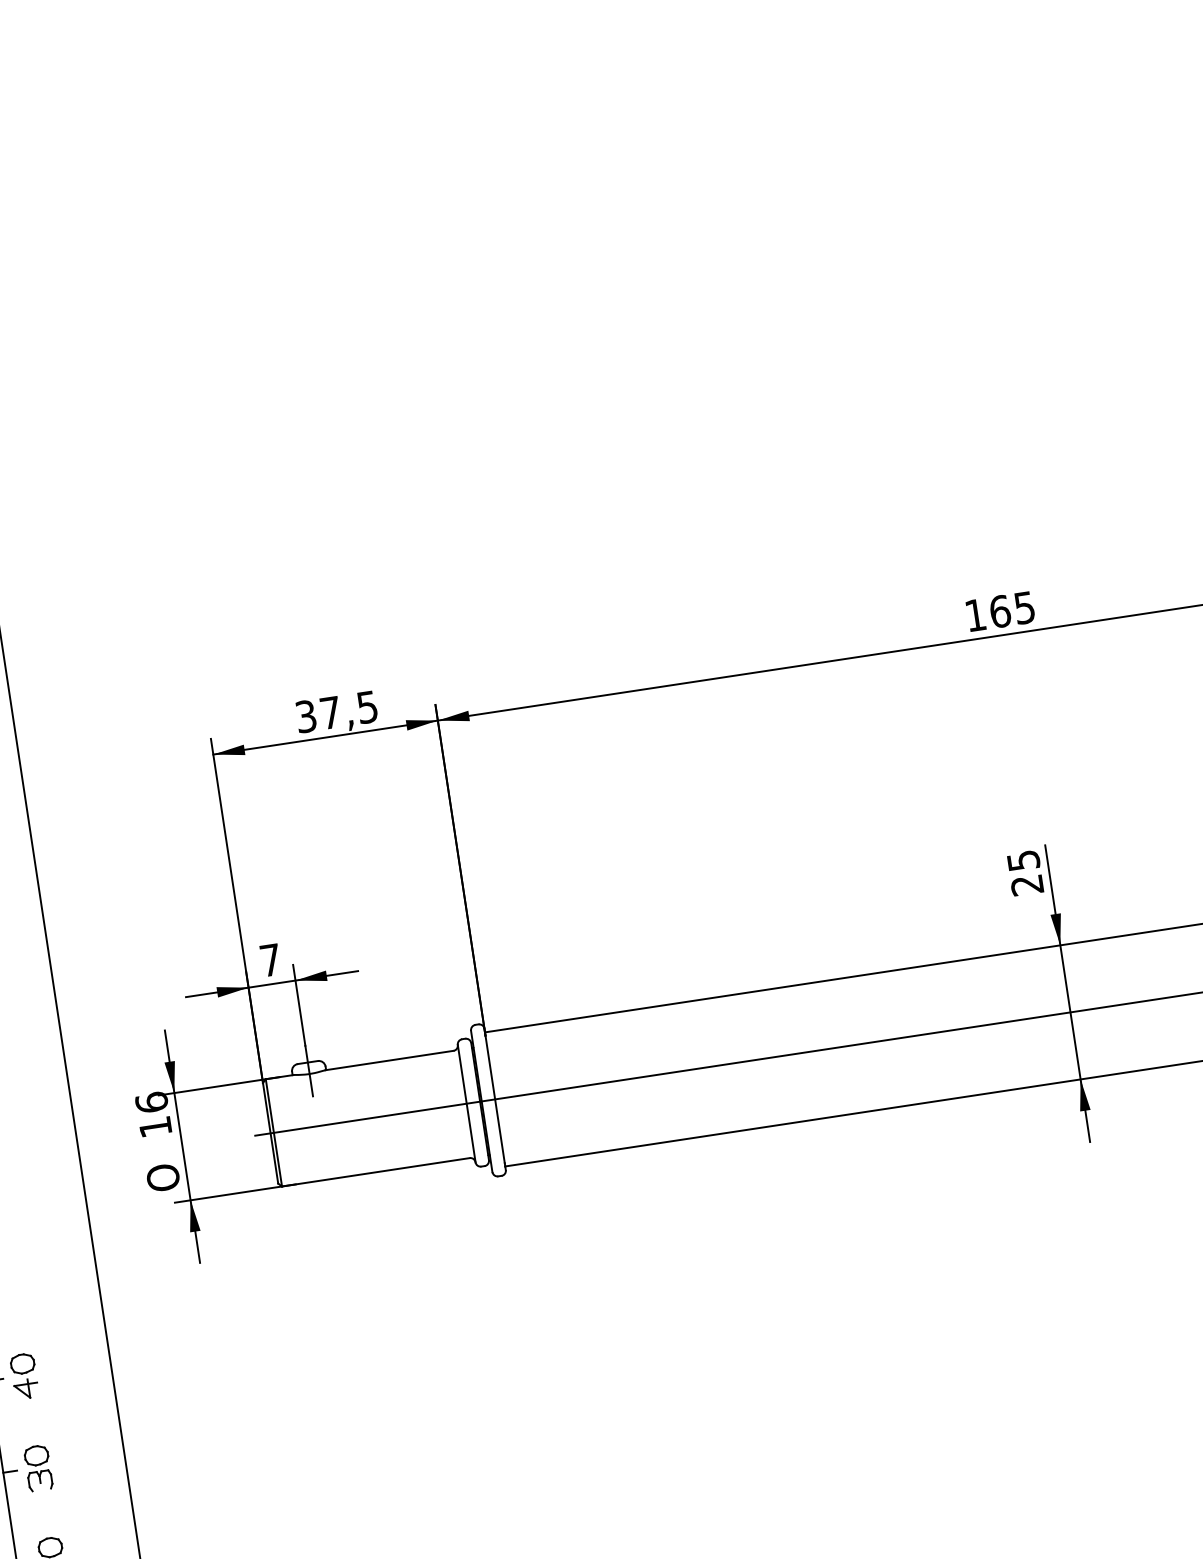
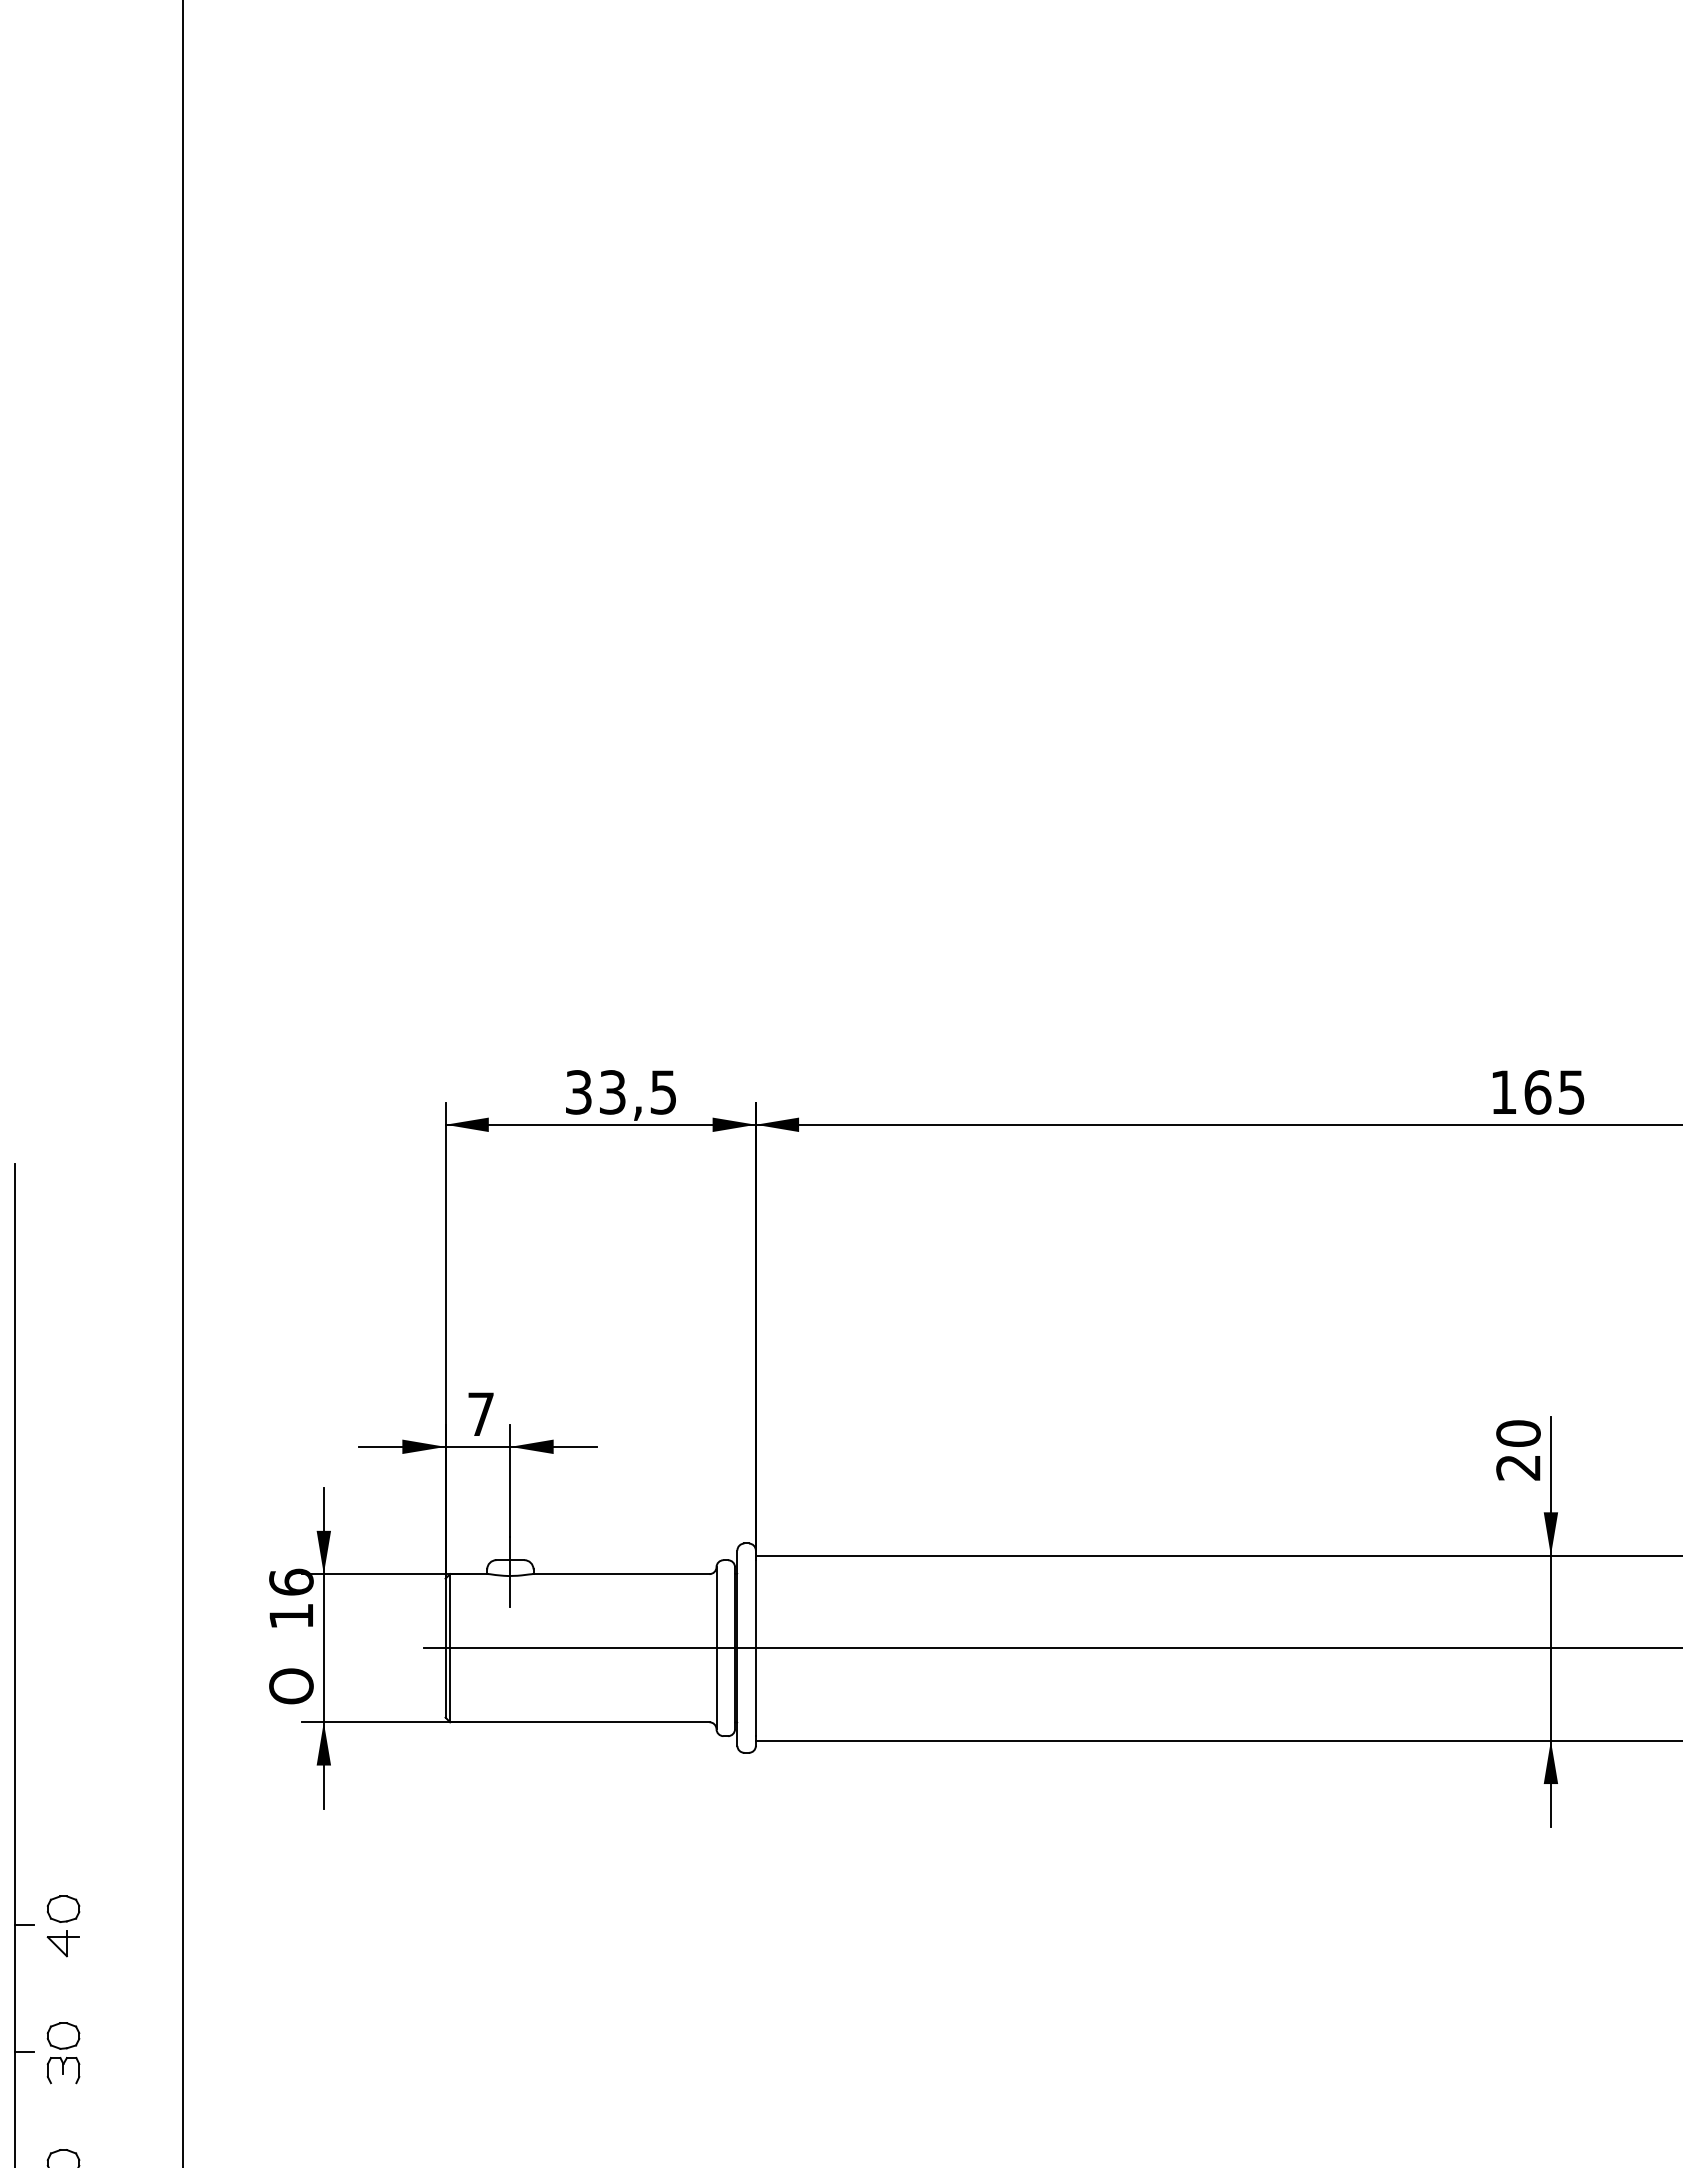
text: (330, 712) -> (612, 1092), 37,5 -> 33,5
text: (1023, 860) -> (1518, 1433), 25 -> 20

